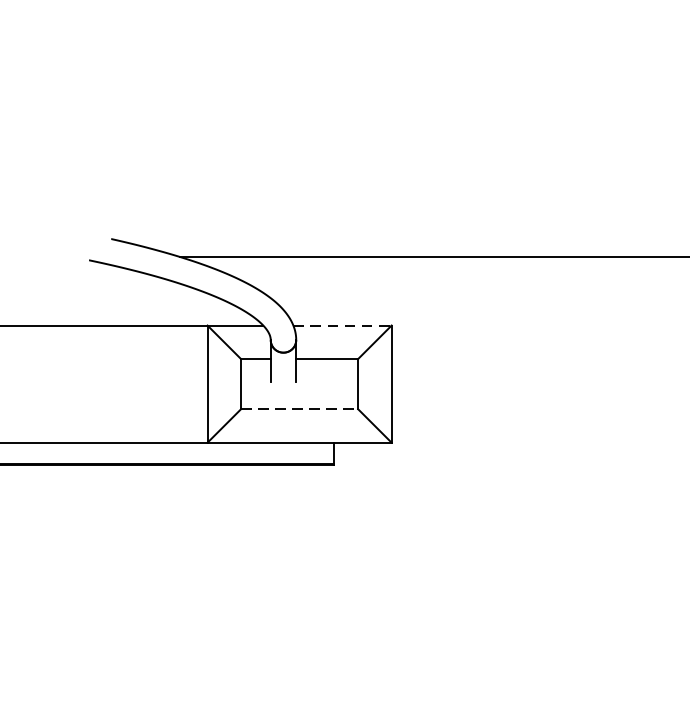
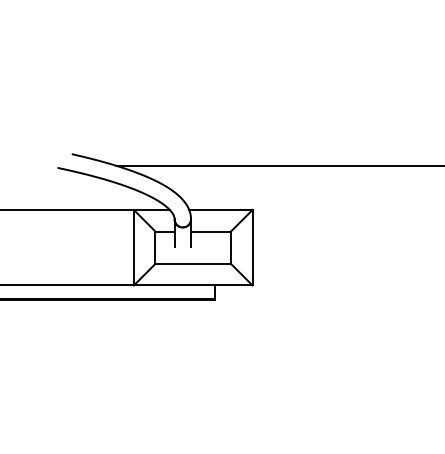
line: (341, 324) -> (220, 209), dashed -> solid
line: (300, 408) -> (193, 263), dashed -> solid

